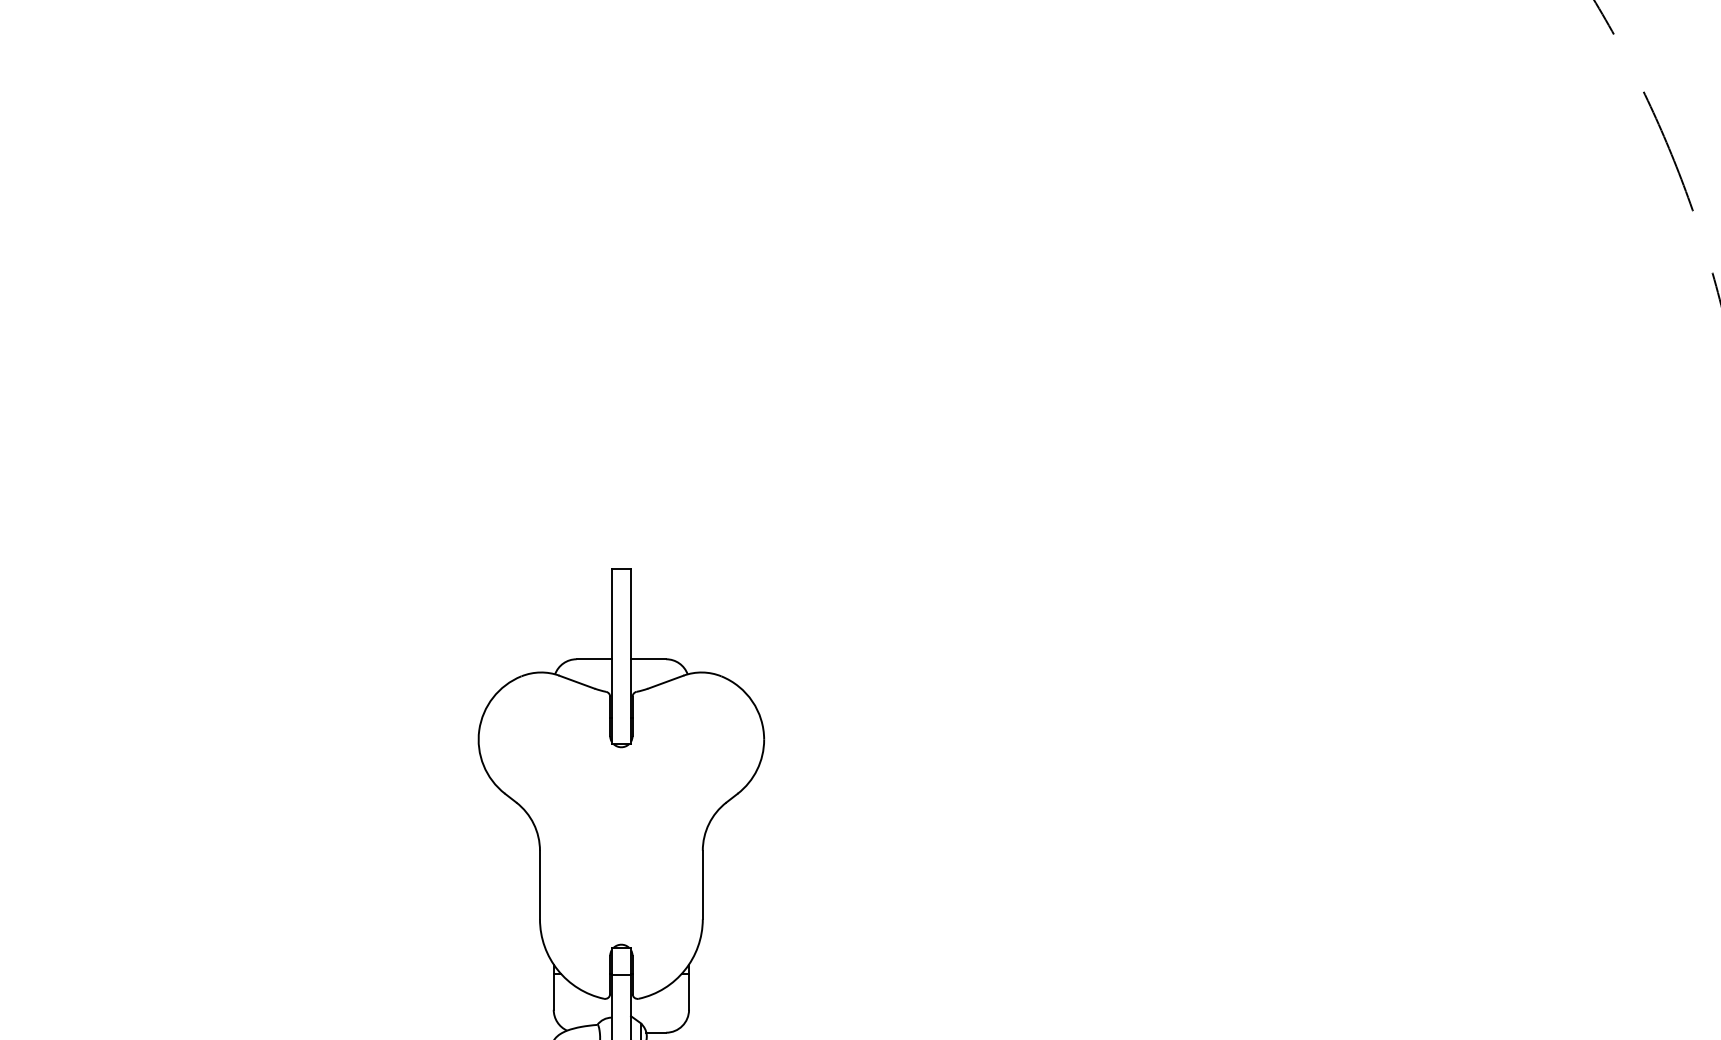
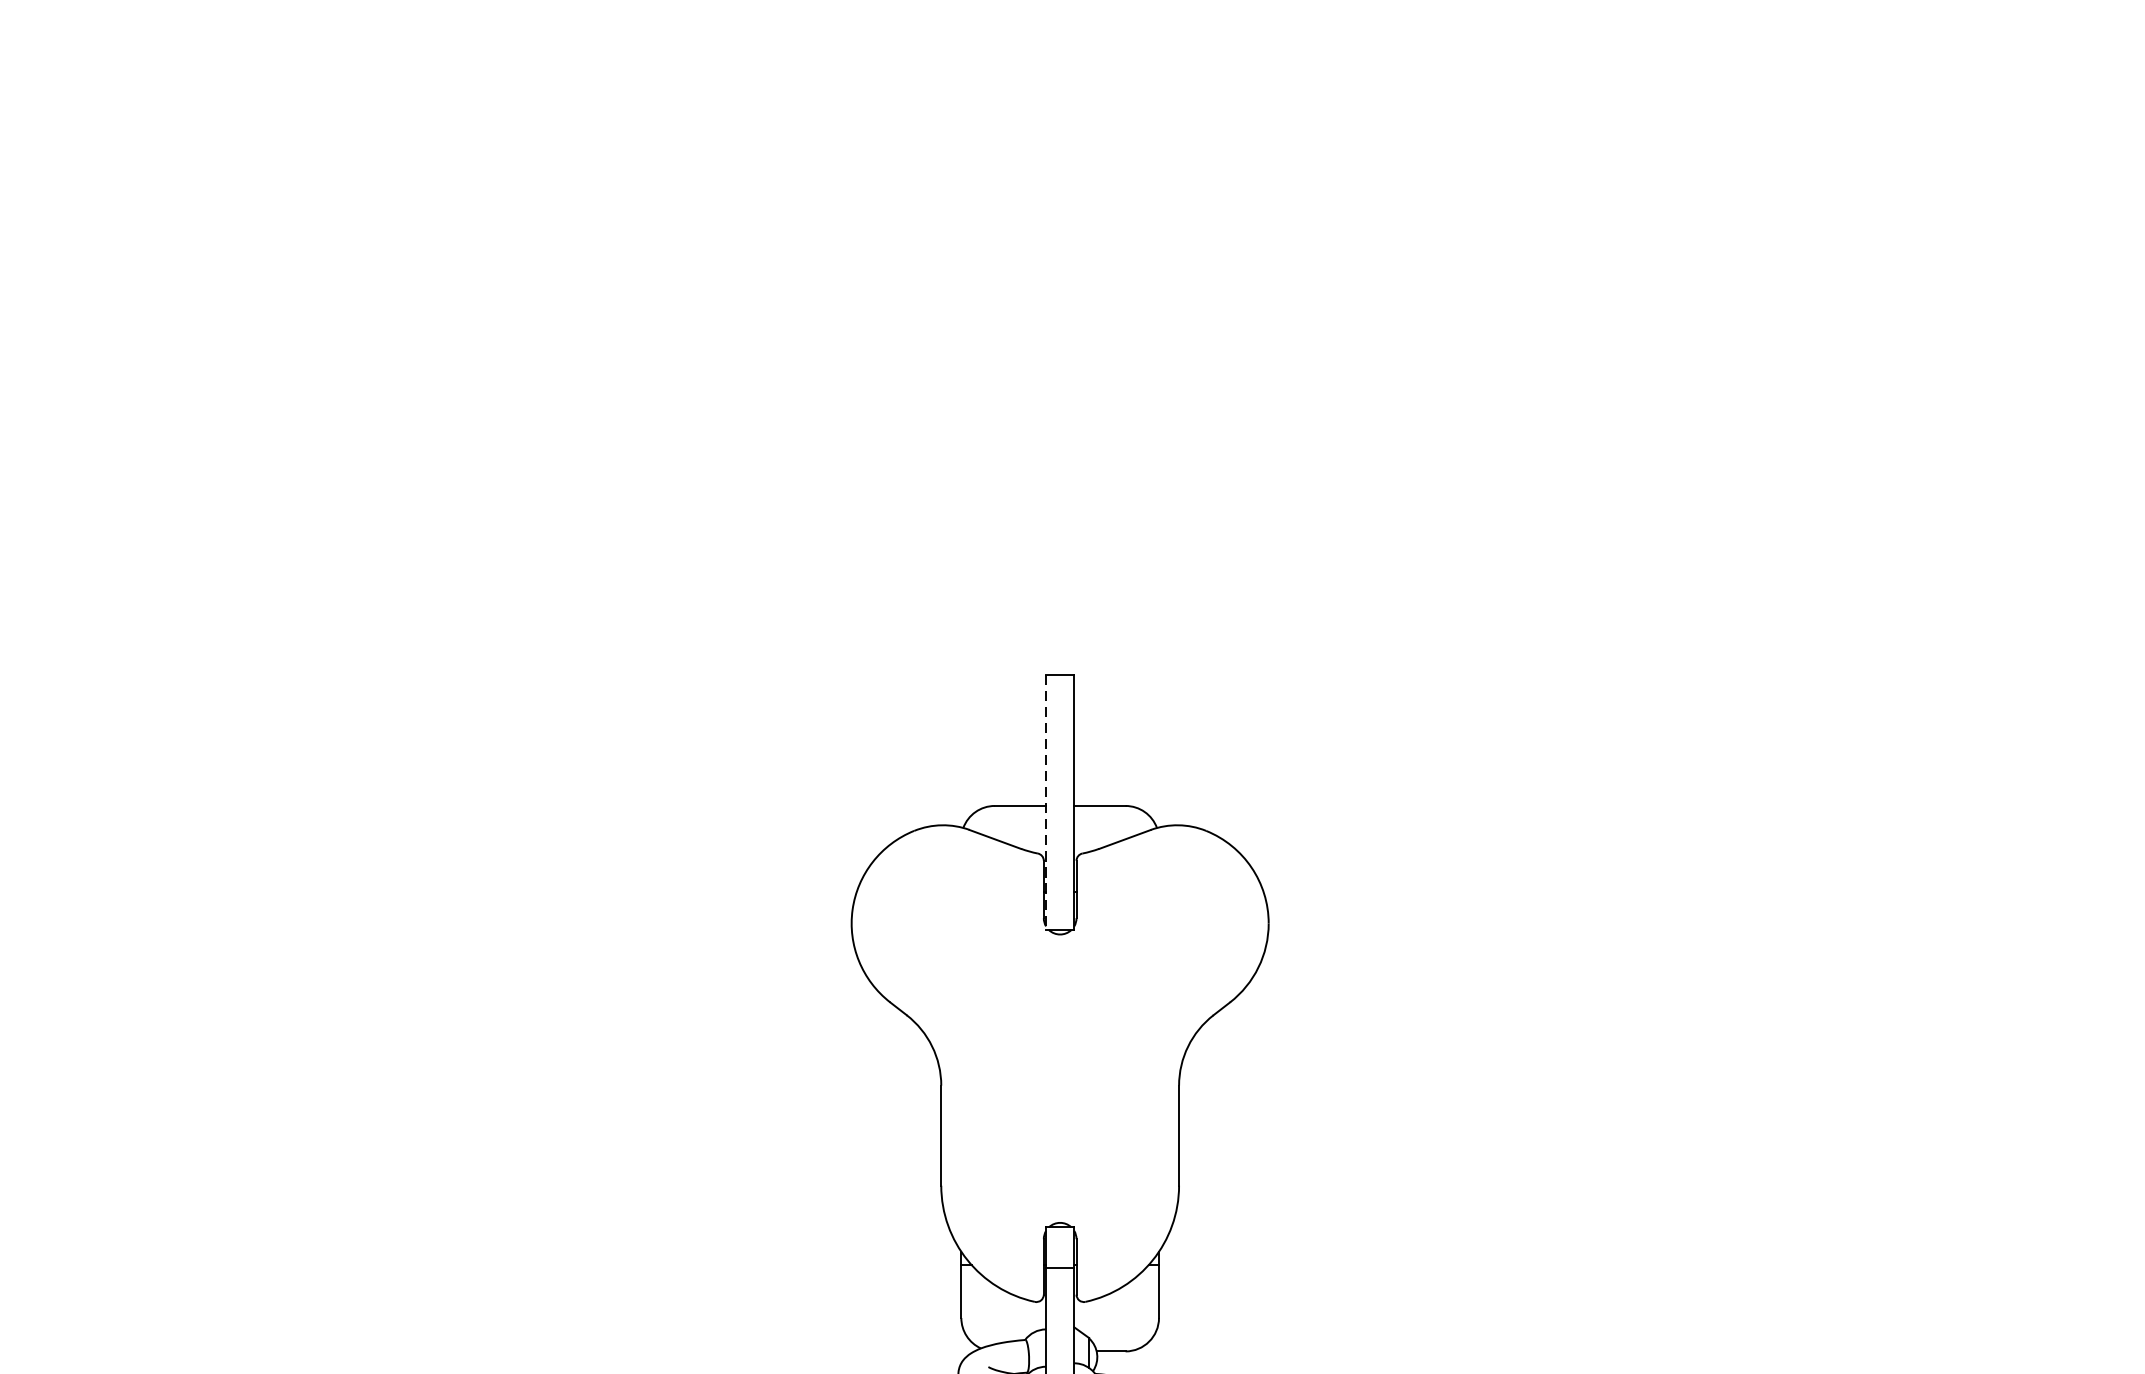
line: (611, 657) -> (1045, 803), solid -> dashed

